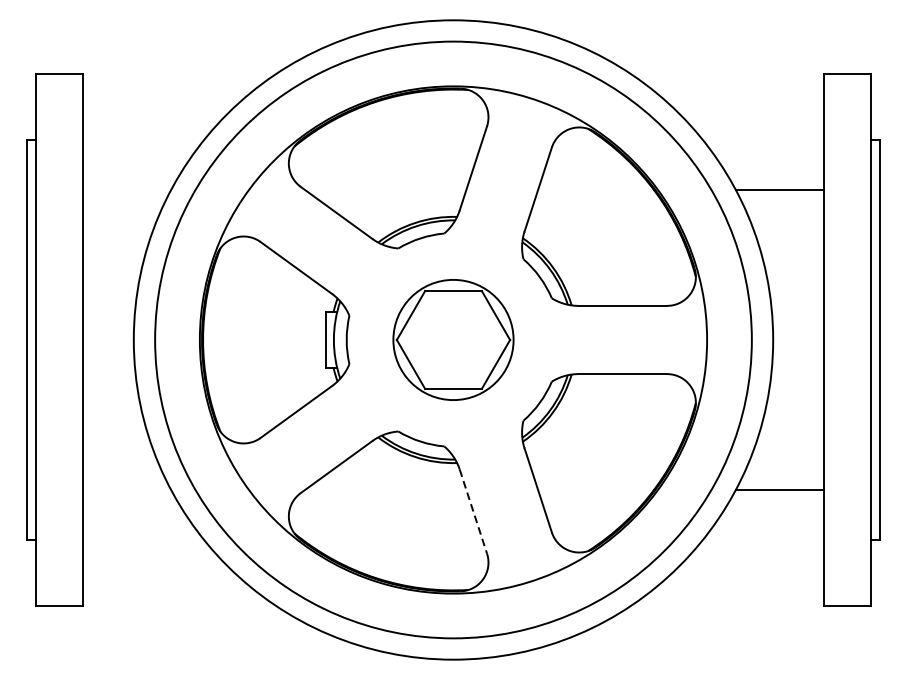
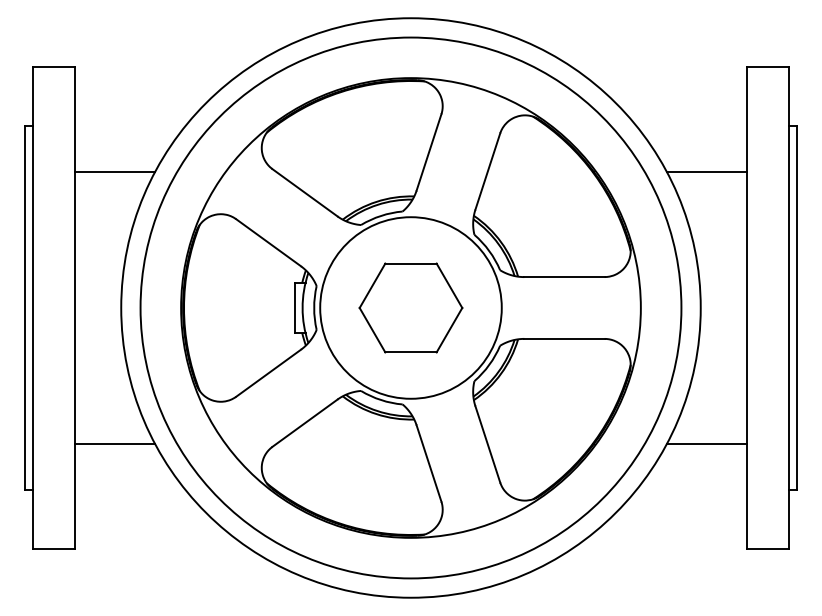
line: (127, 189) -> (115, 171), added
circle: (452, 339) -> (410, 307), size x1.67
line: (127, 490) -> (115, 444), added
line: (473, 512) -> (429, 464), dashed -> solid

